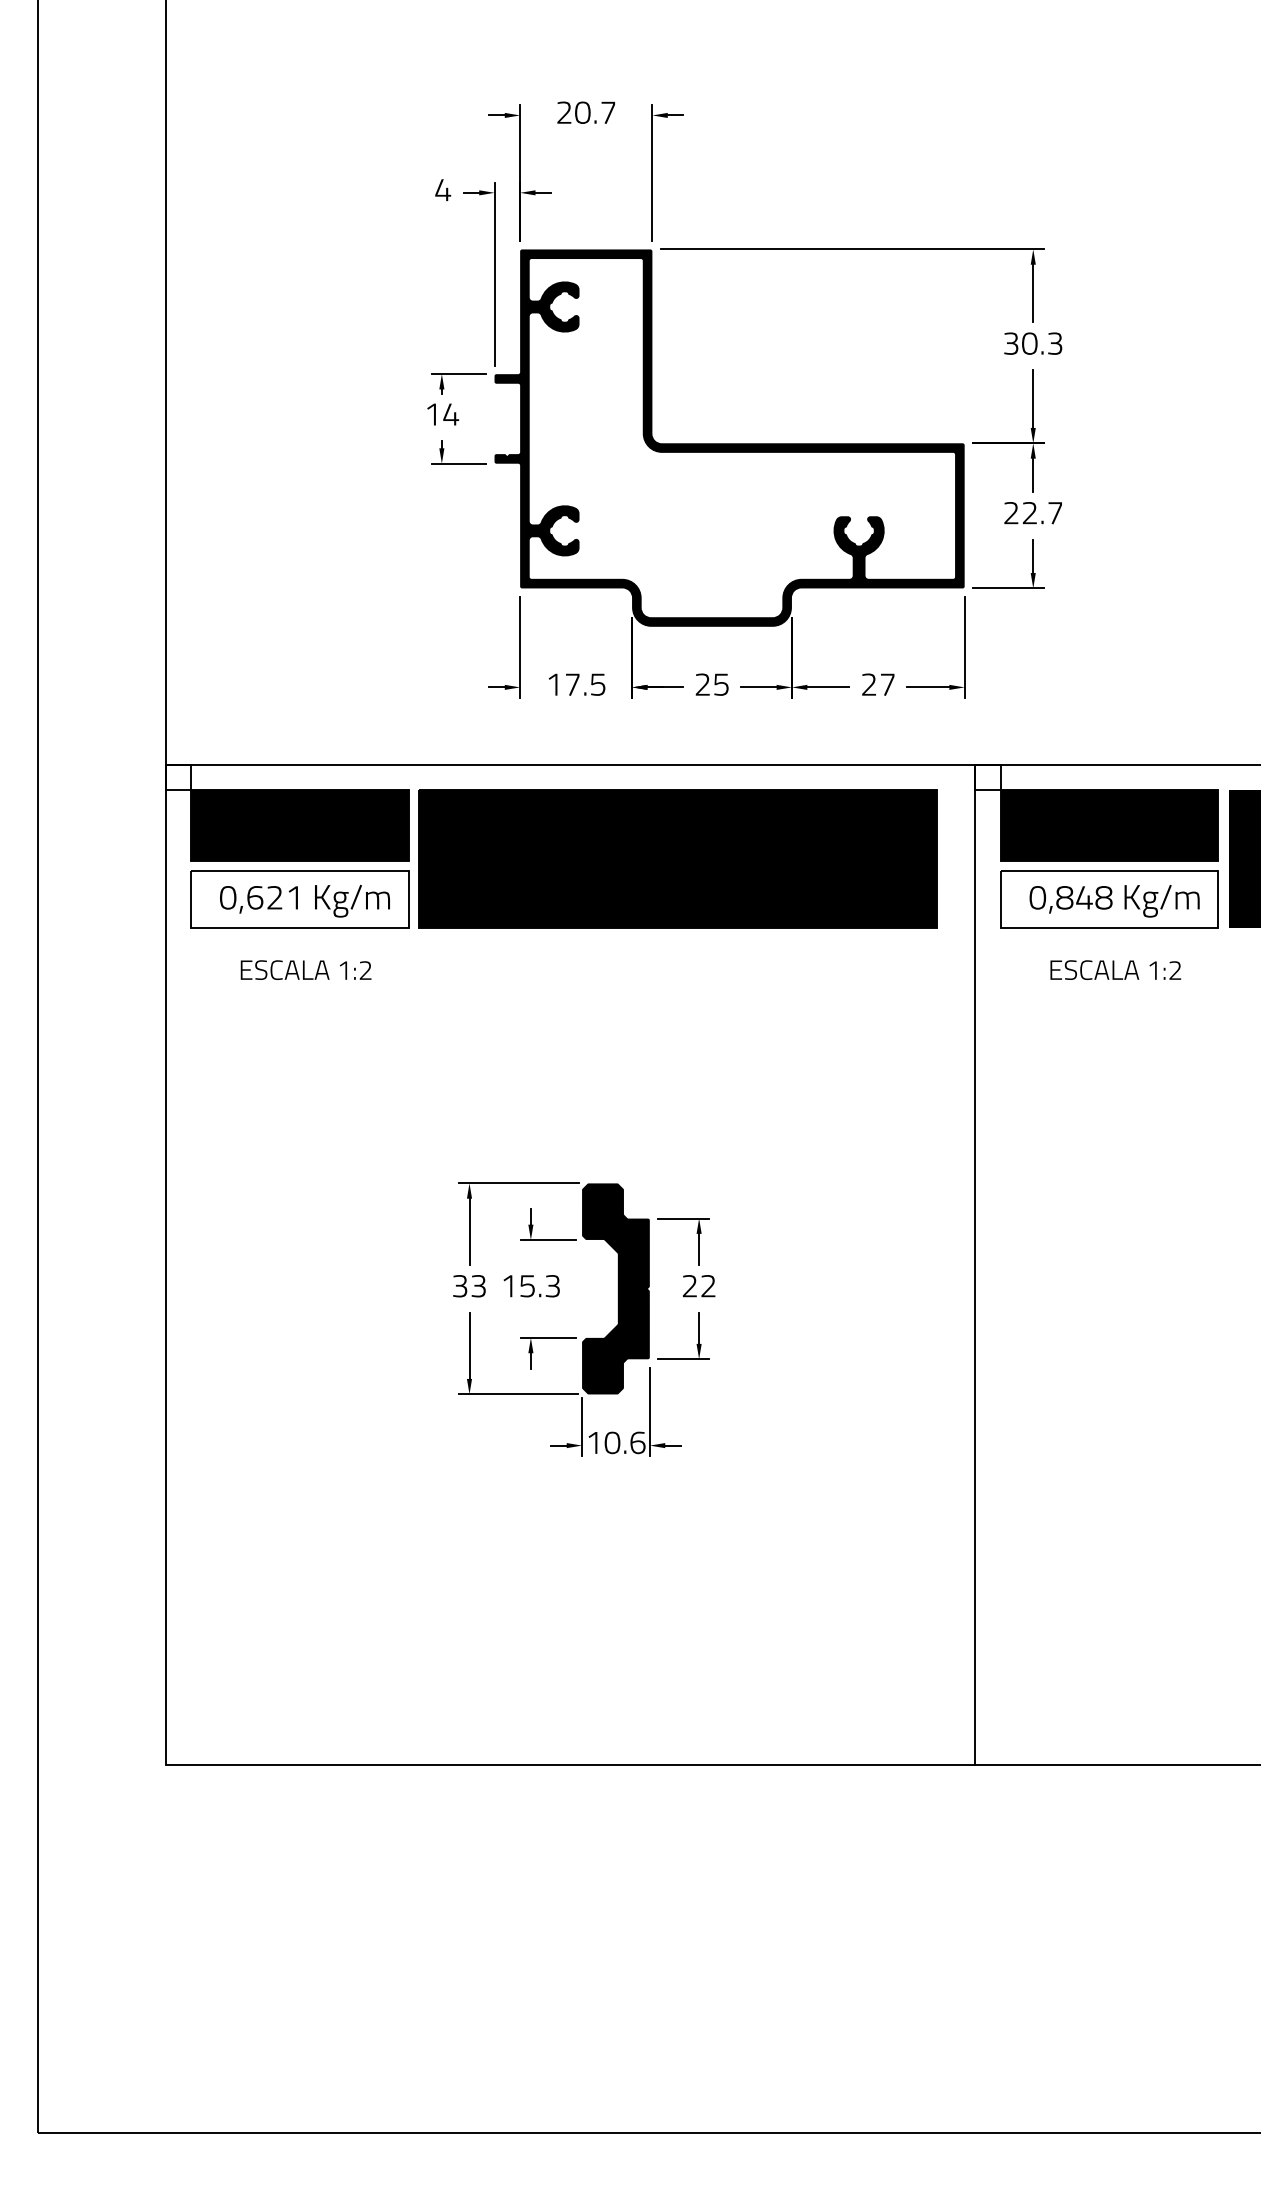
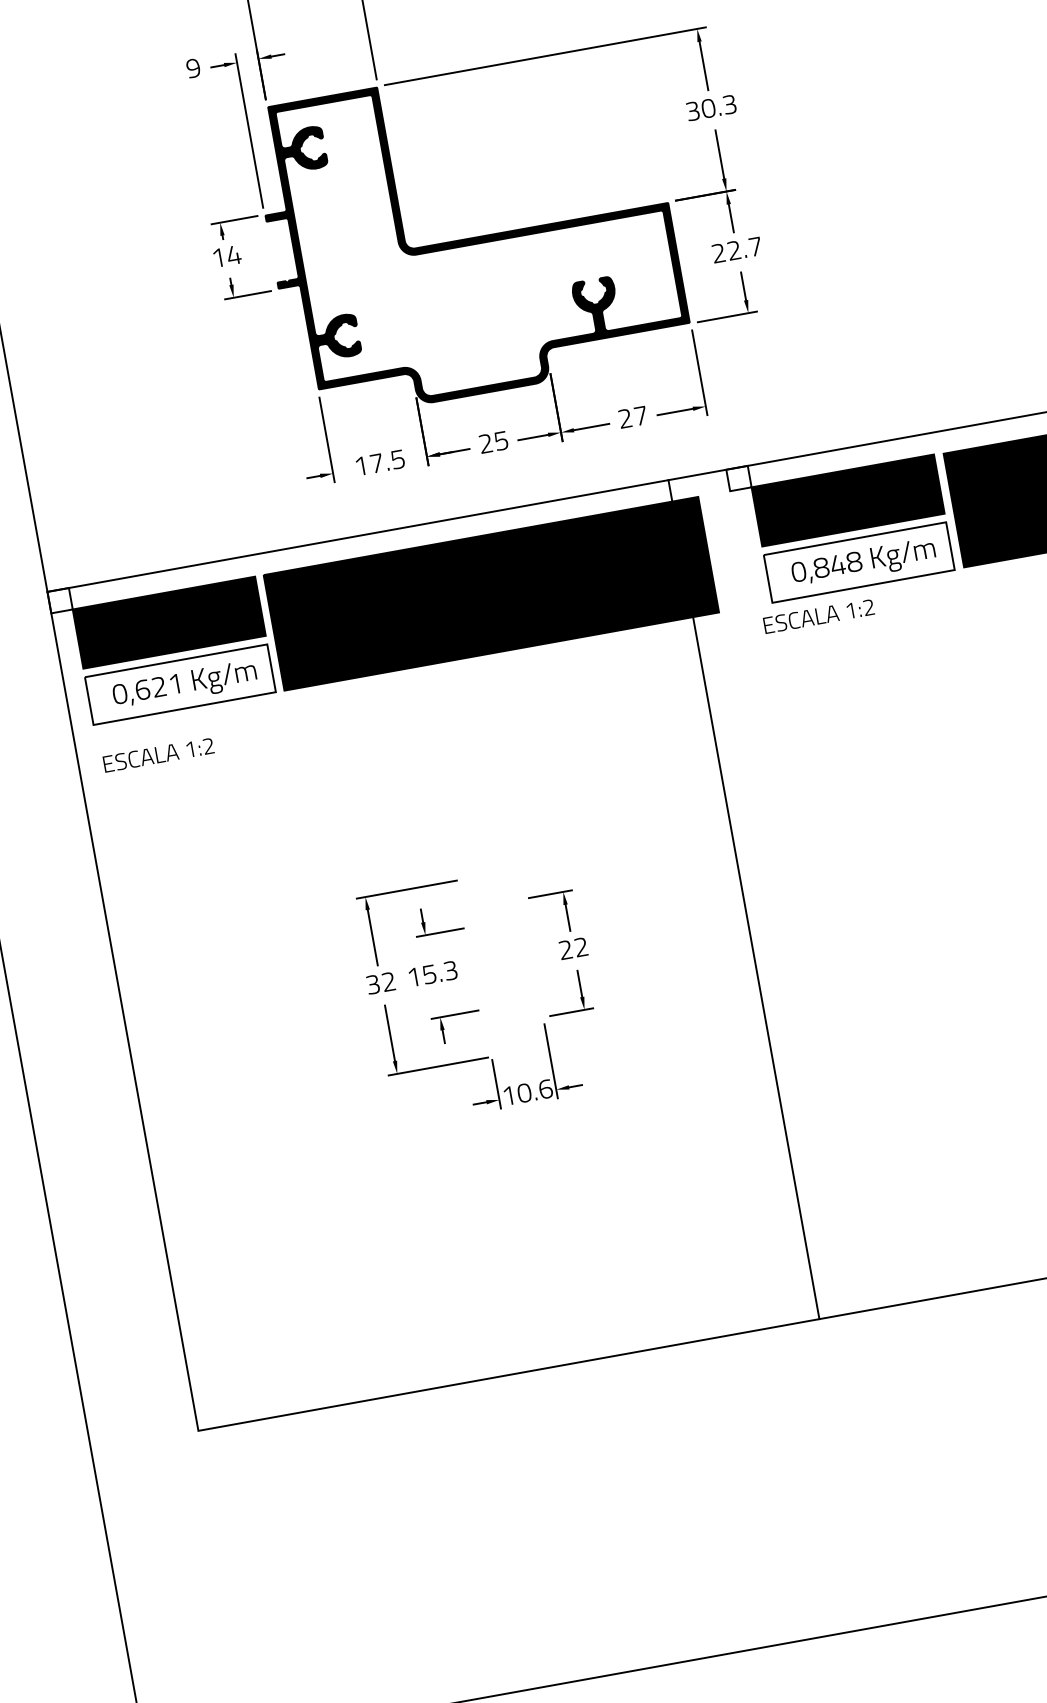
text: (443, 190) -> (193, 68), 4 -> 9
text: (305, 969) -> (158, 754), moved
text: (1115, 969) -> (818, 615), moved
line: (975, 1264) -> (744, 899), moved
text: (478, 1286) -> (388, 982), 33 -> 32
fill: (615, 1288) -> (503, 963), removed

